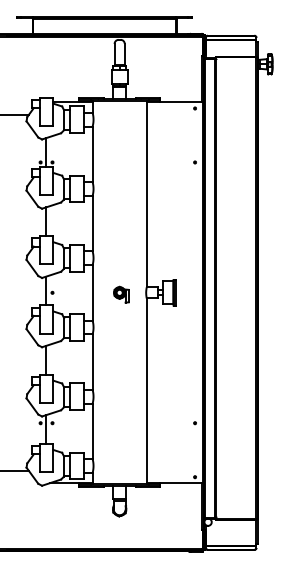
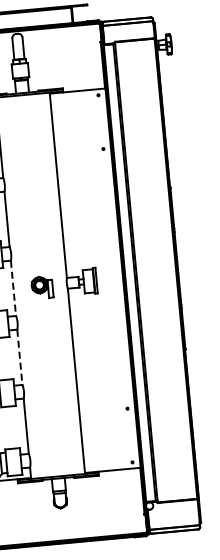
line: (92, 292) -> (13, 287), solid -> dashed
part: (121, 294) -> (42, 287), size x1.4
line: (92, 362) -> (19, 357), solid -> dashed

